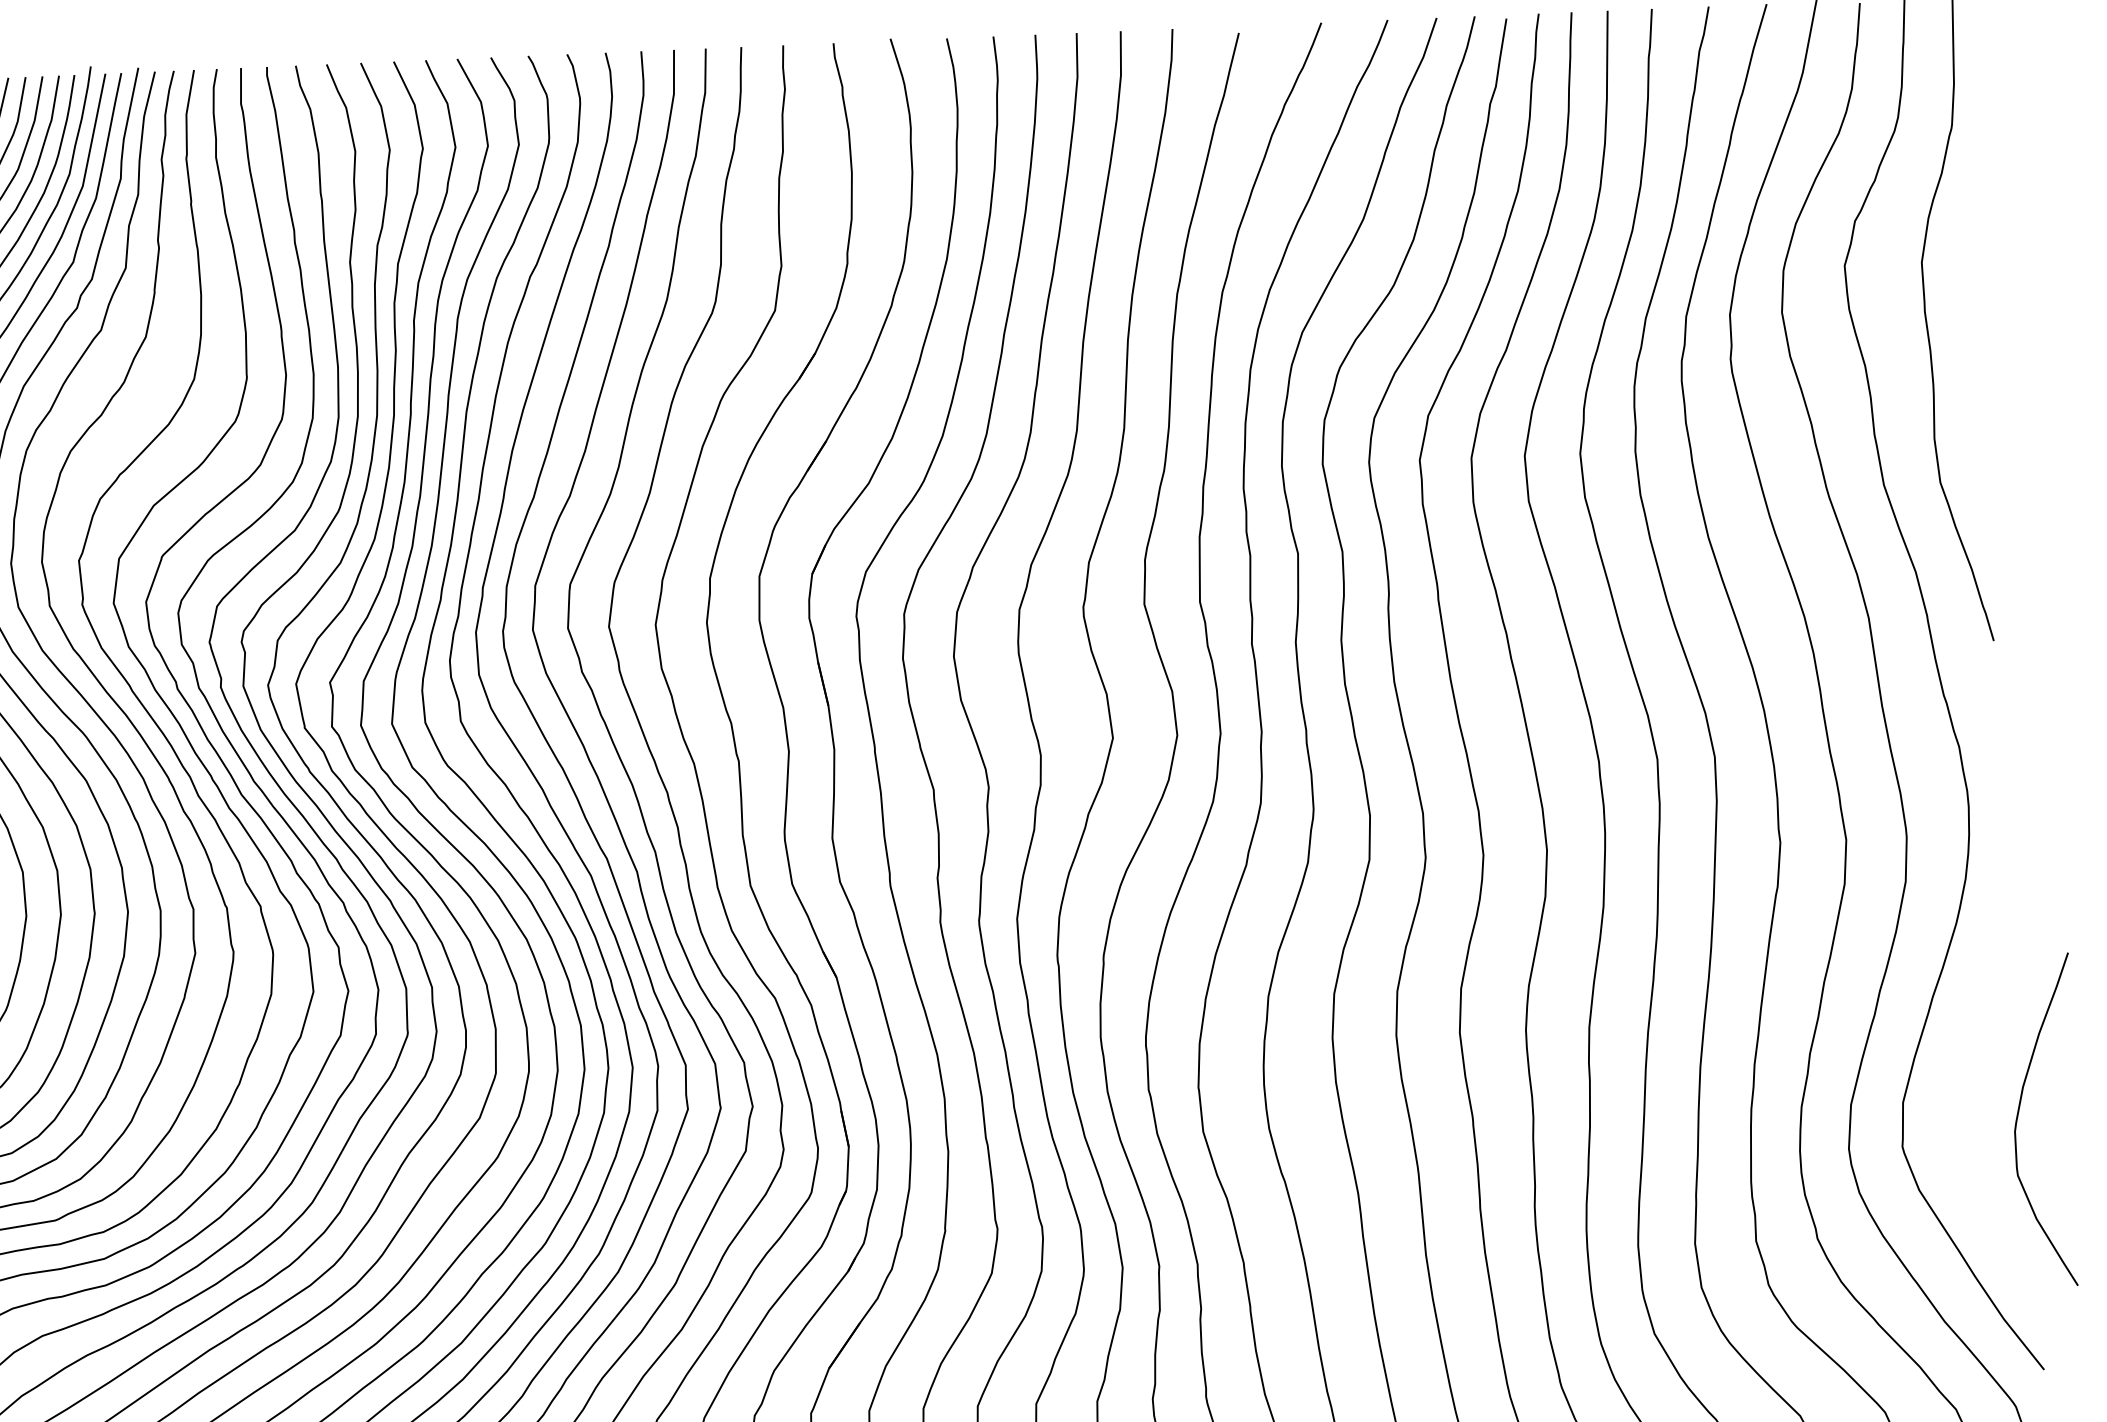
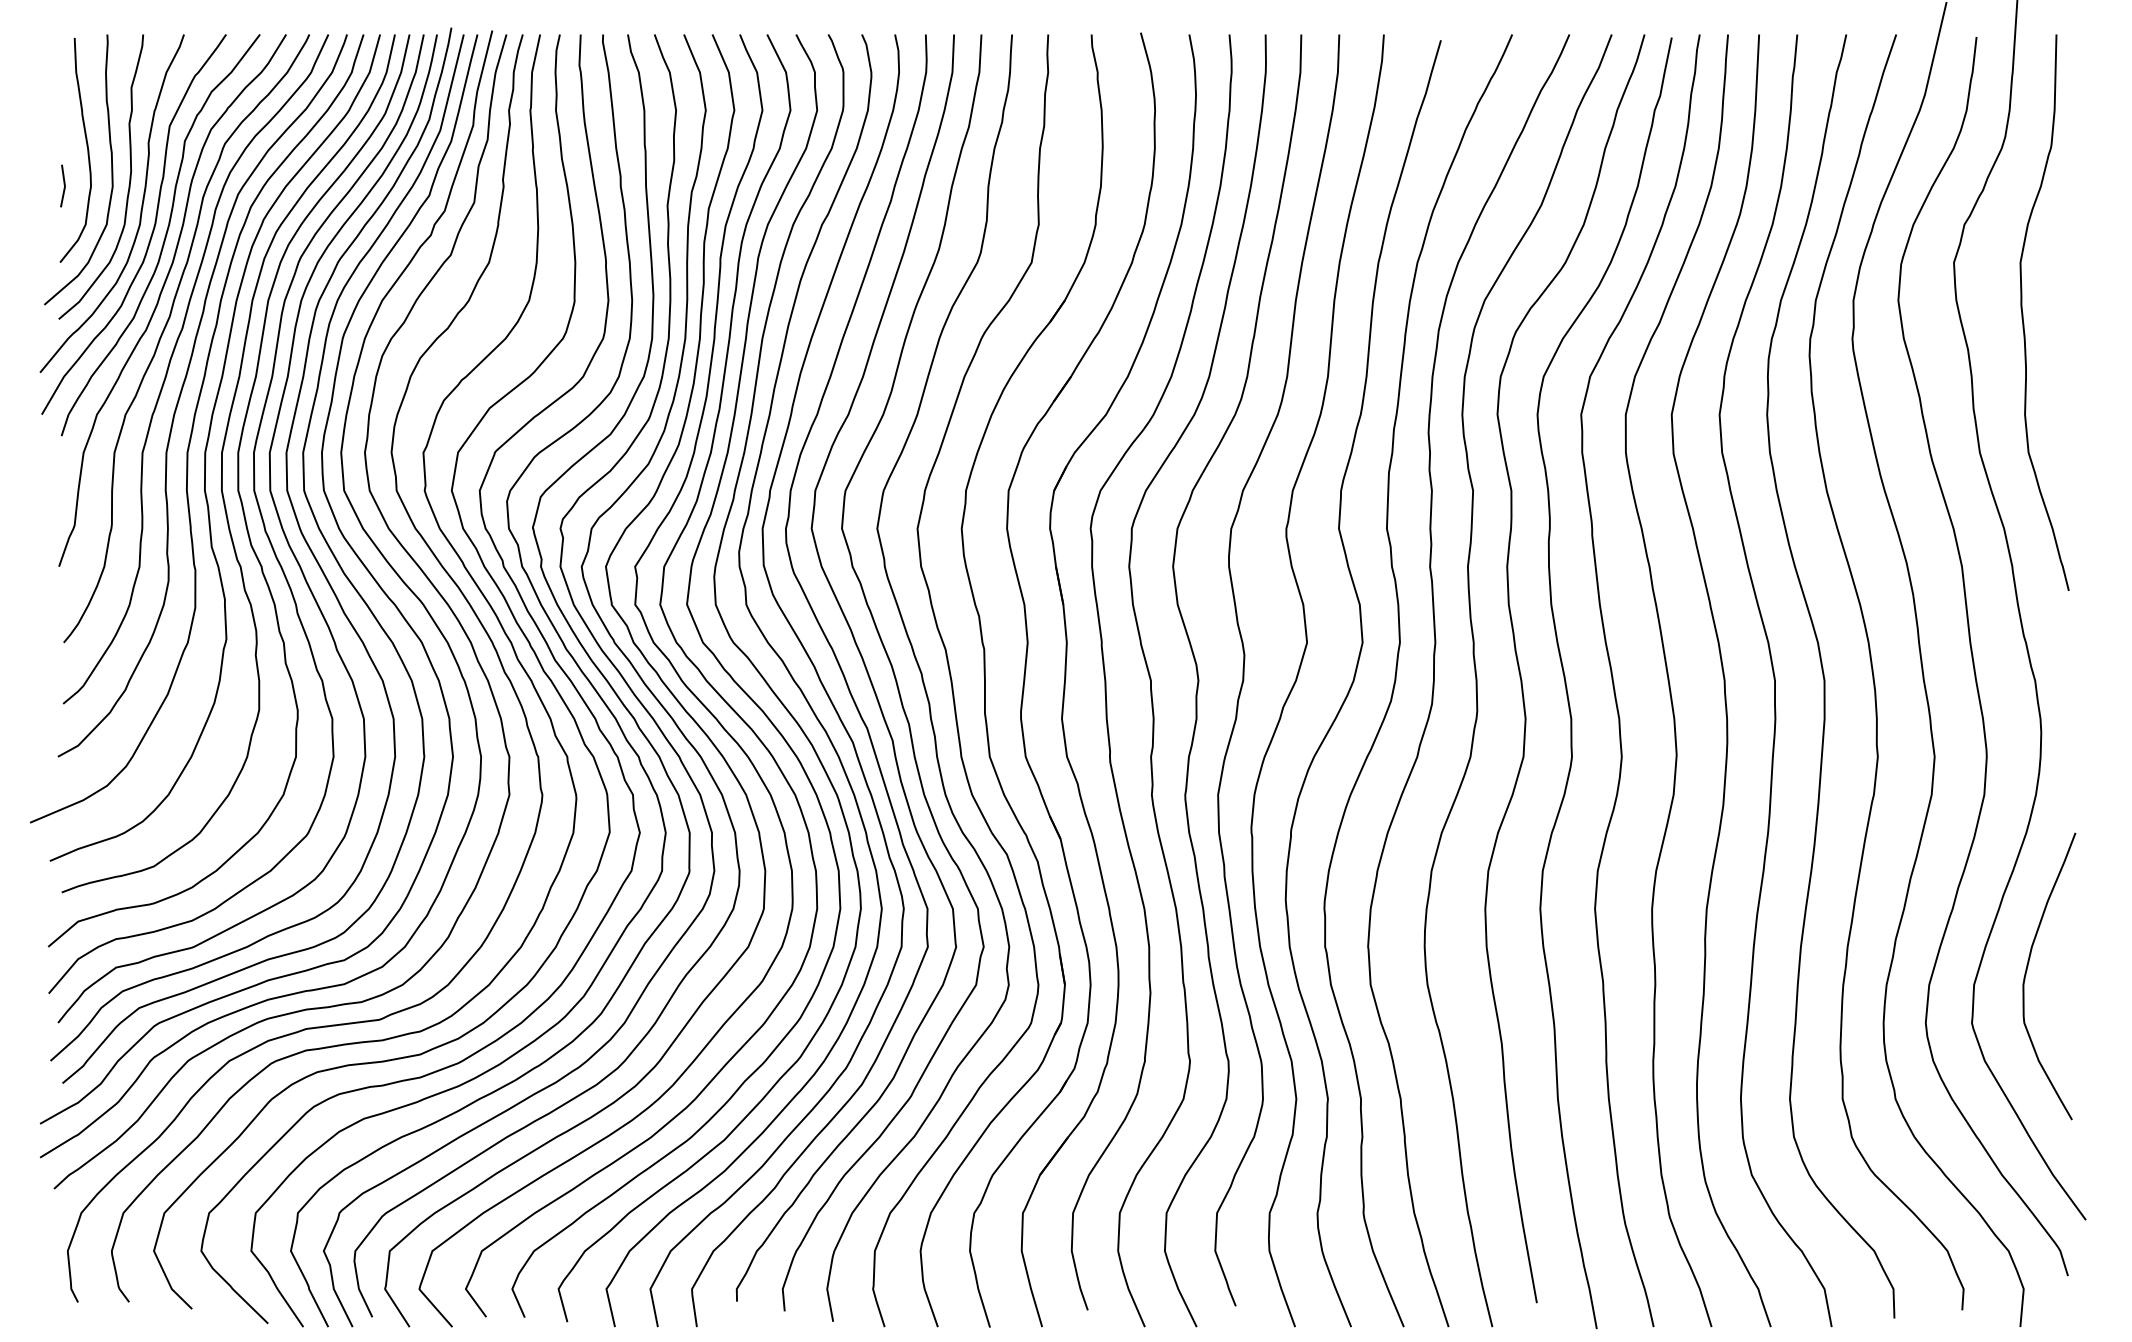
curve: (2019, 1114) -> (2027, 970), moved

